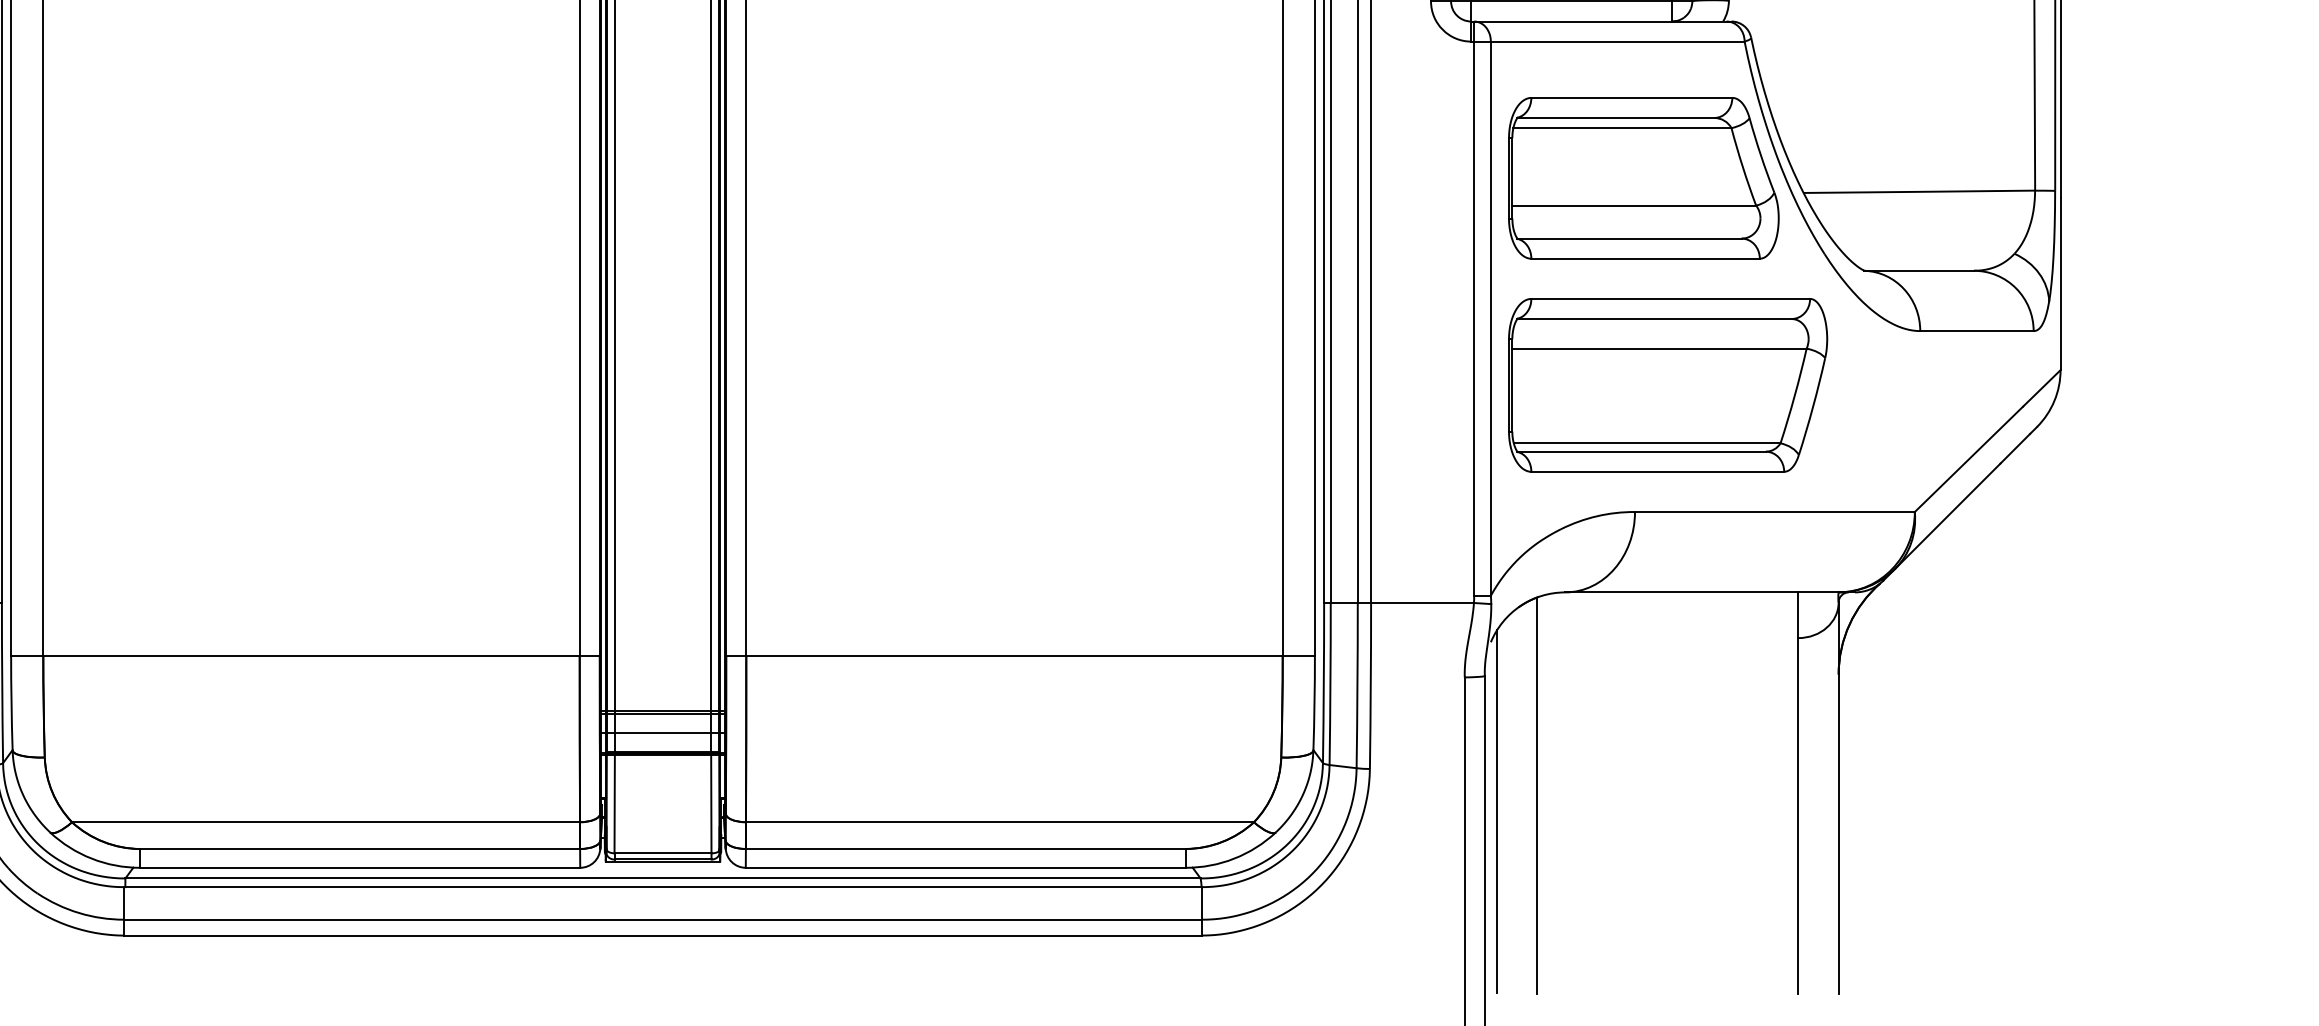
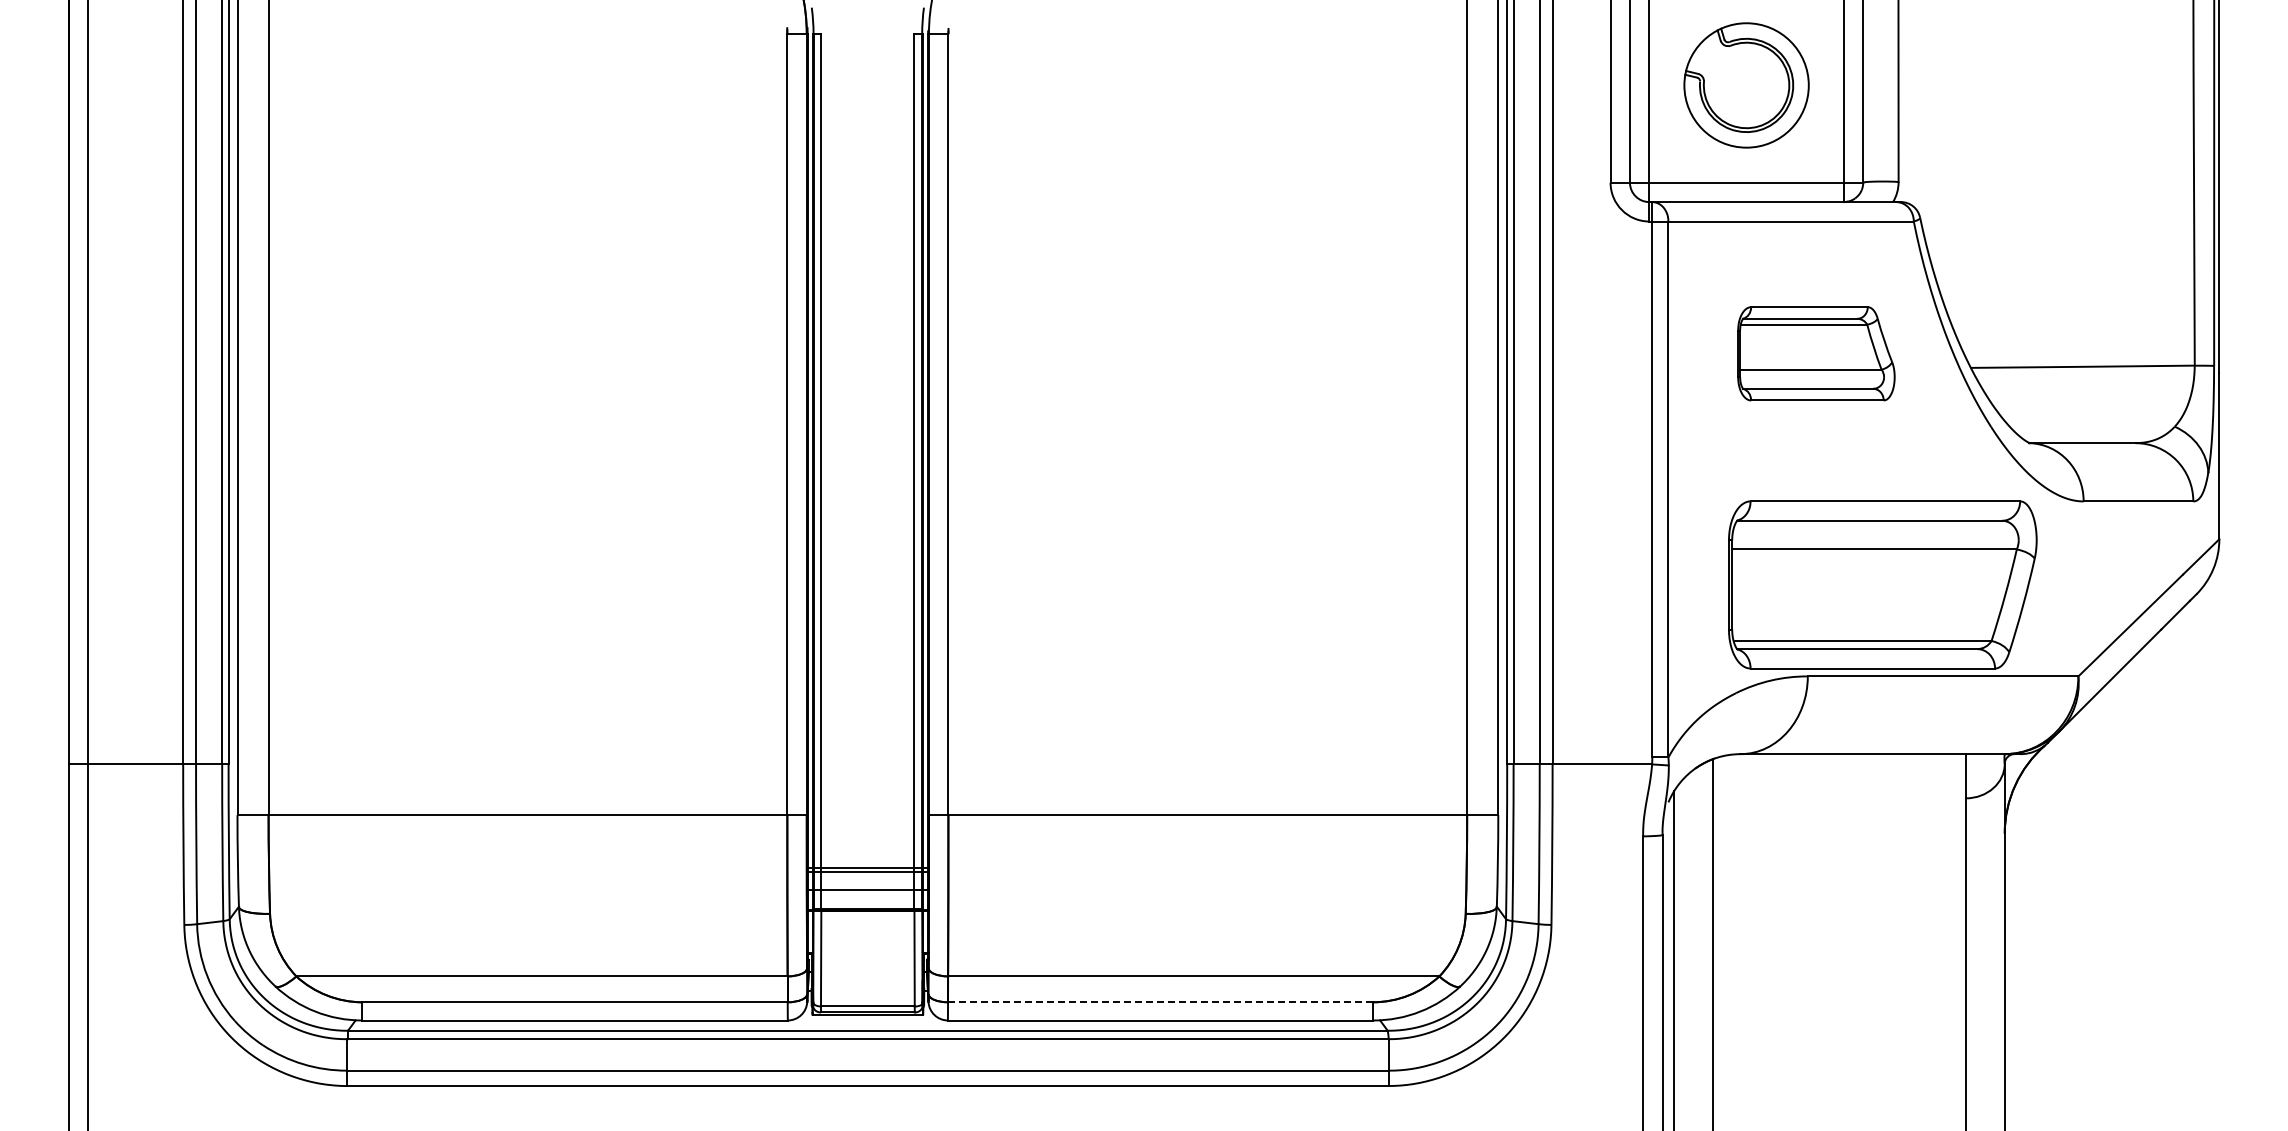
part: (1643, 178) -> (1816, 353), size x0.6
part: (1667, 384) -> (1882, 584), moved
line: (965, 849) -> (1160, 1002), solid -> dashed

